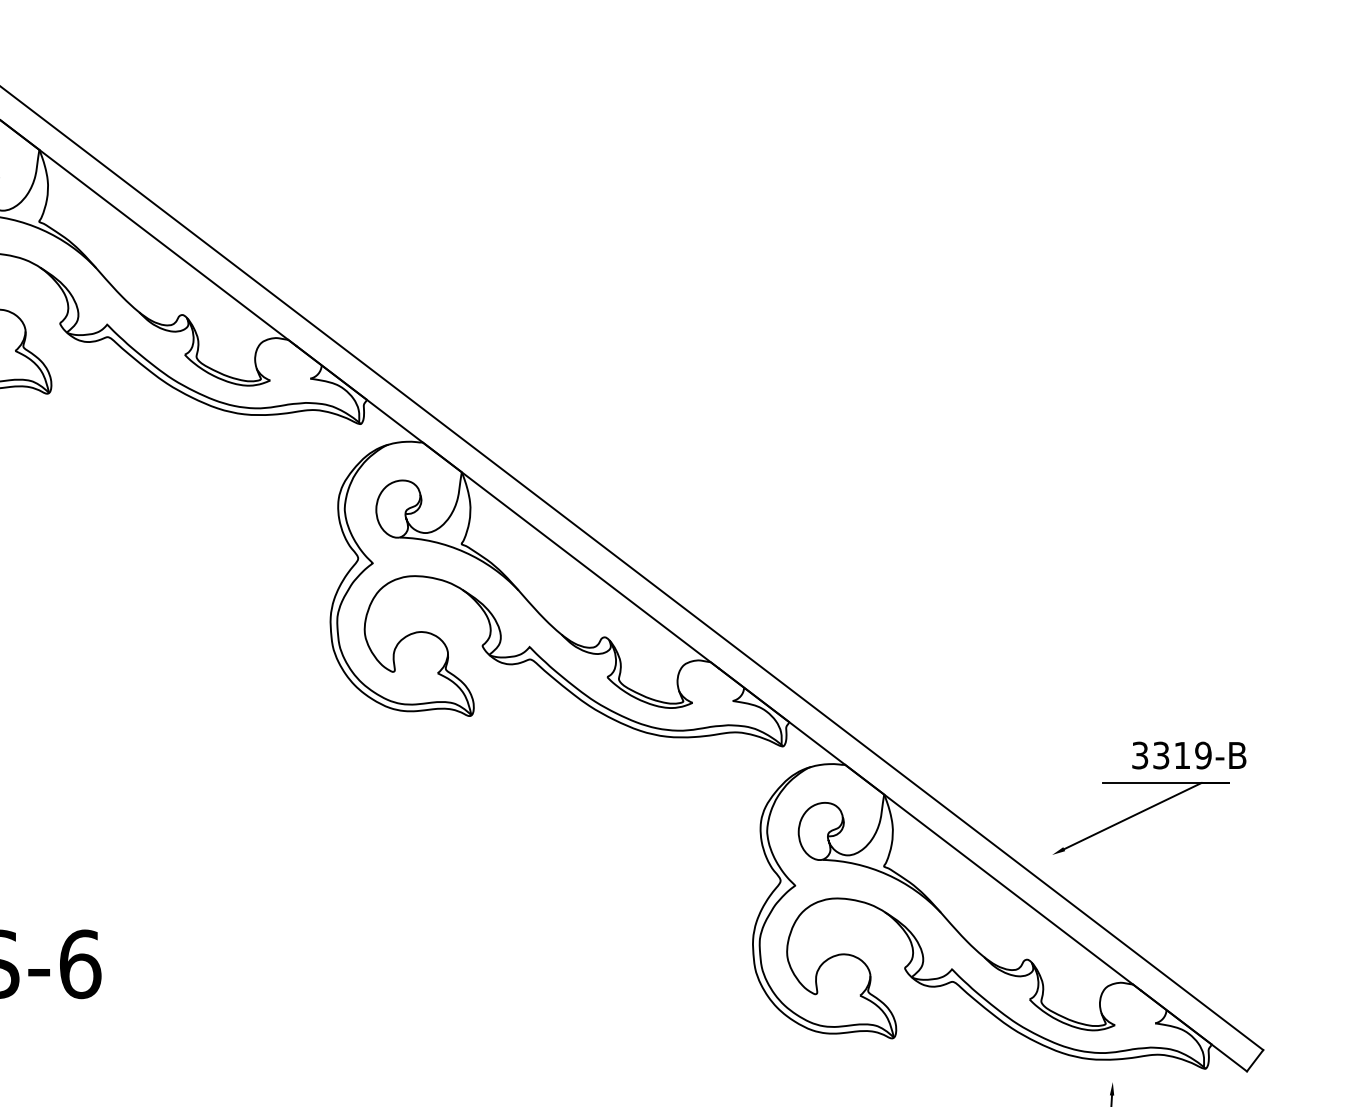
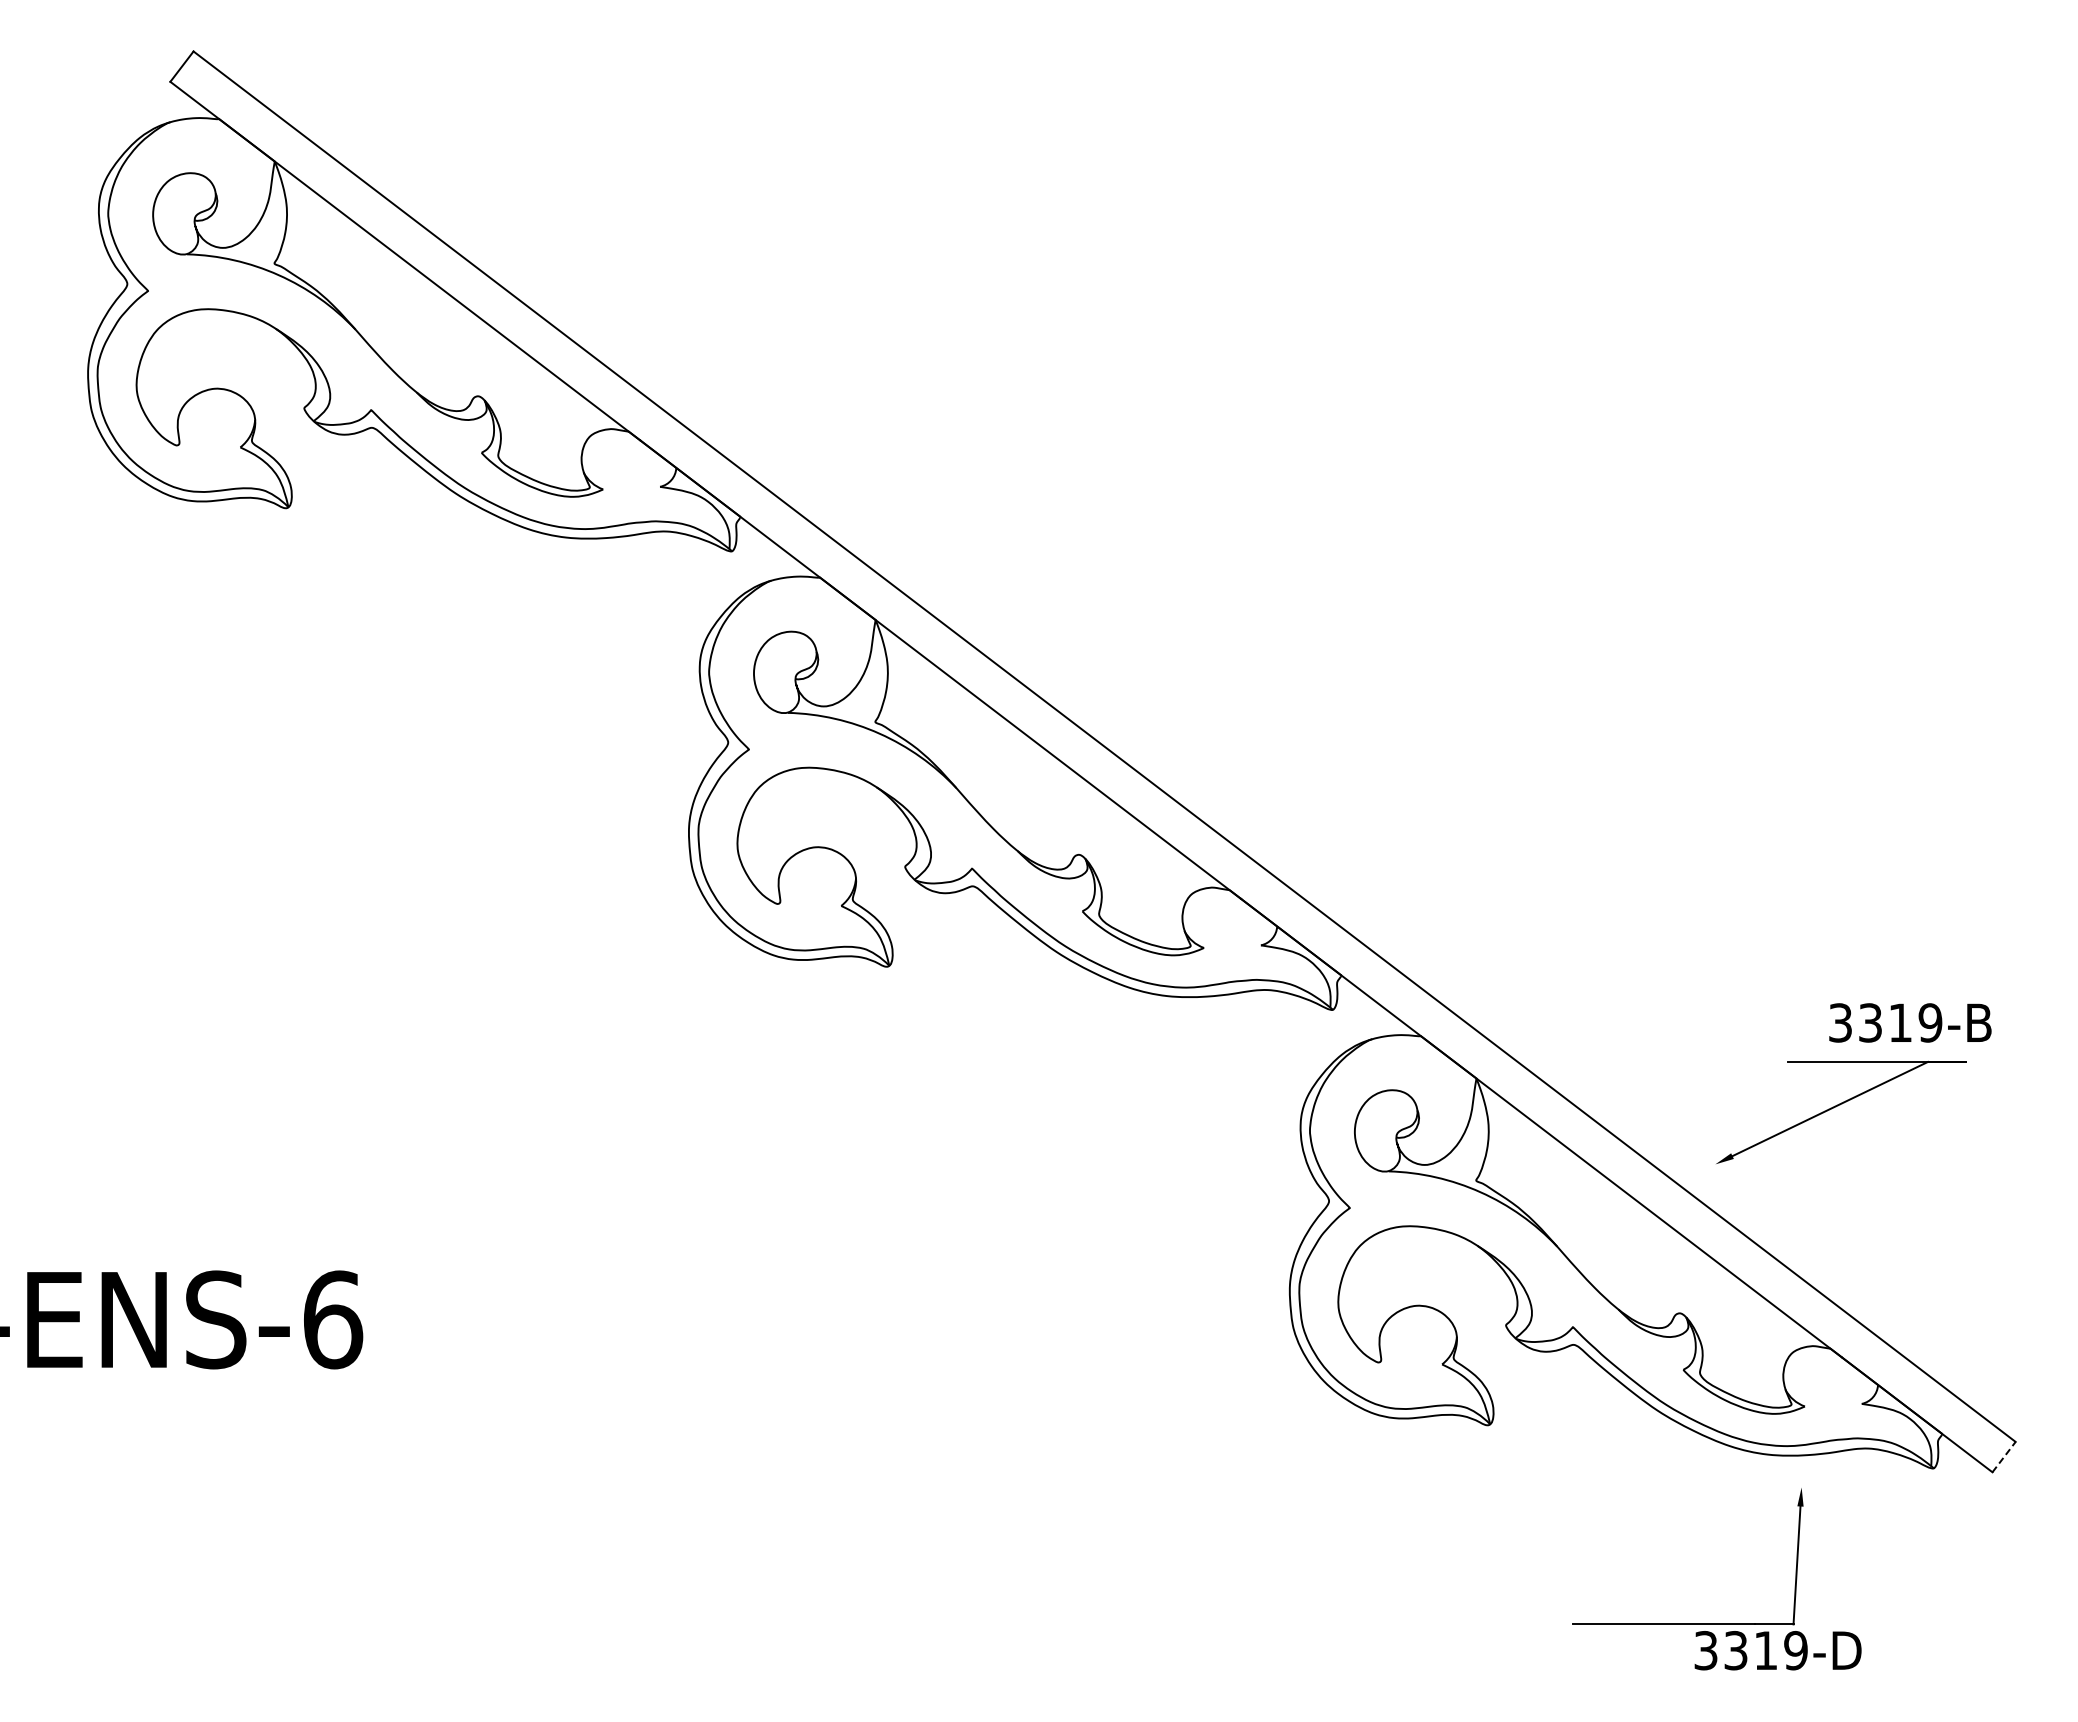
line: (1255, 1060) -> (2004, 1456), solid -> dashed

